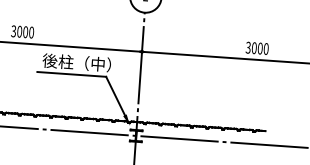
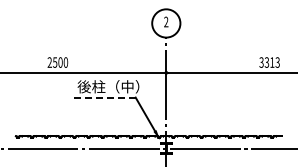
text: (16, 31) -> (52, 62), 3000 -> 2500
text: (259, 48) -> (271, 62), 3000 -> 3313
line: (72, 74) -> (105, 97), solid -> dashed

